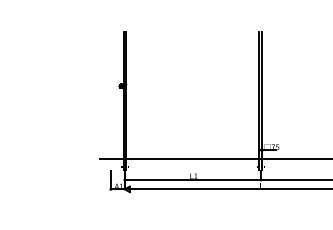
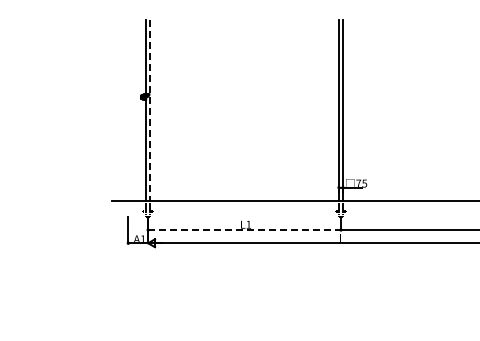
line: (126, 96) -> (150, 111), solid -> dashed
line: (193, 180) -> (245, 230), solid -> dashed

